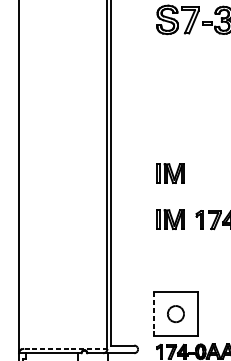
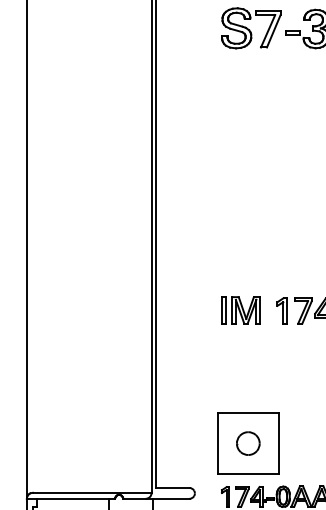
part: (170, 173) -> (240, 245), removed
line: (154, 314) -> (217, 443), dashed -> solid
line: (64, 348) -> (91, 492), dashed -> solid

